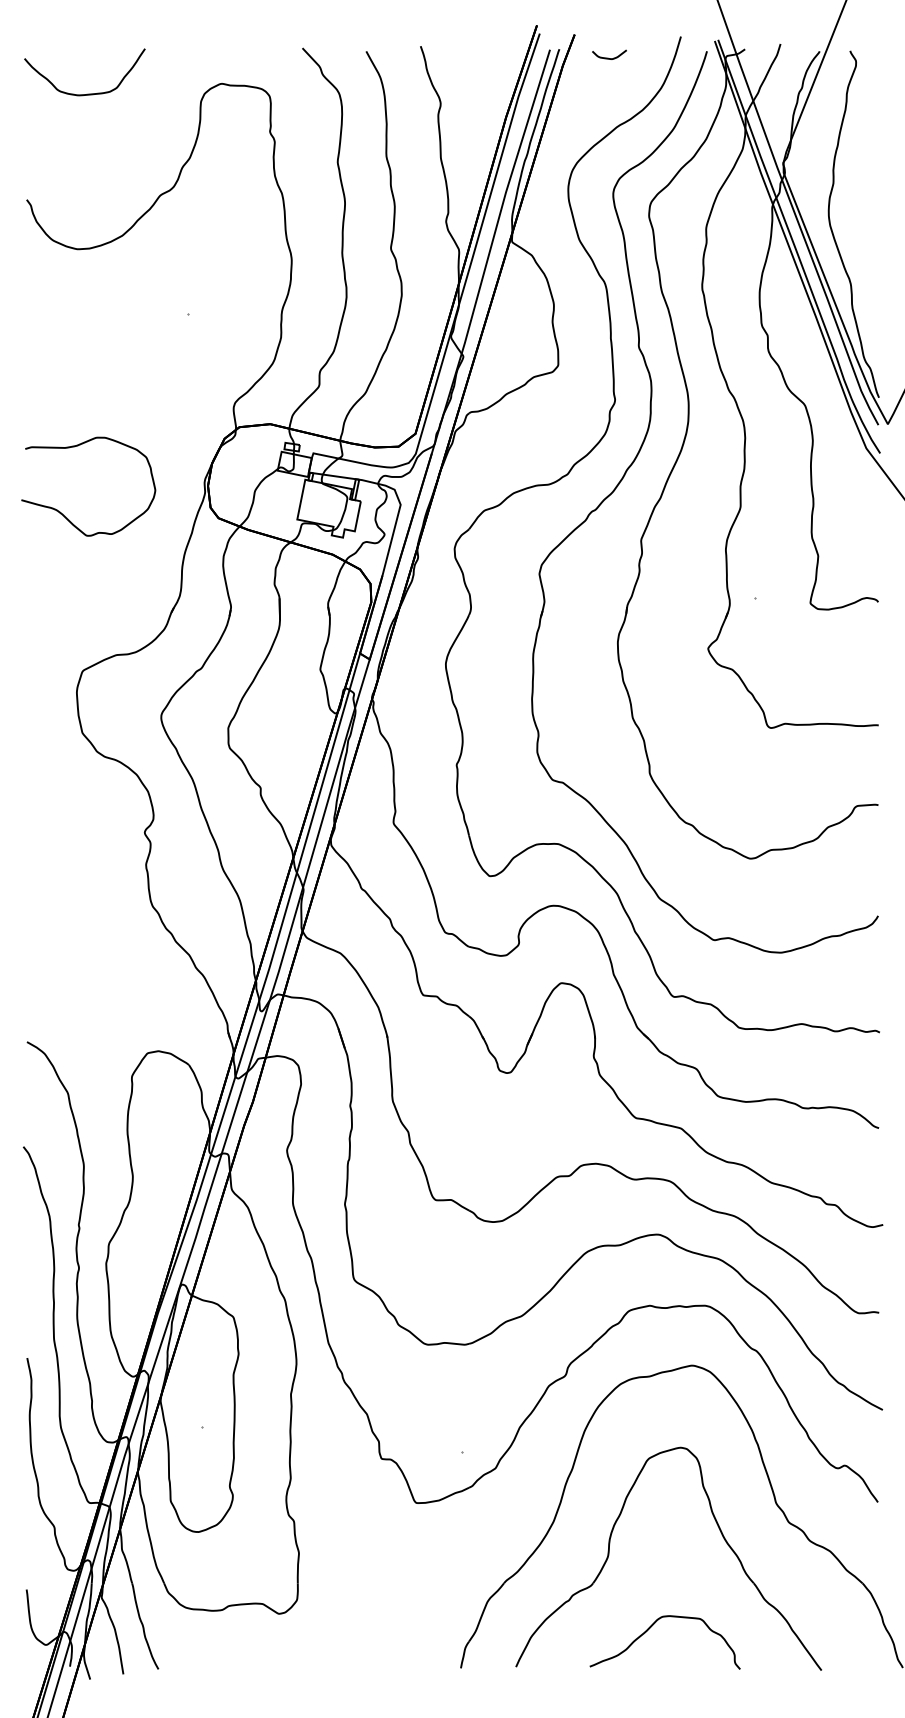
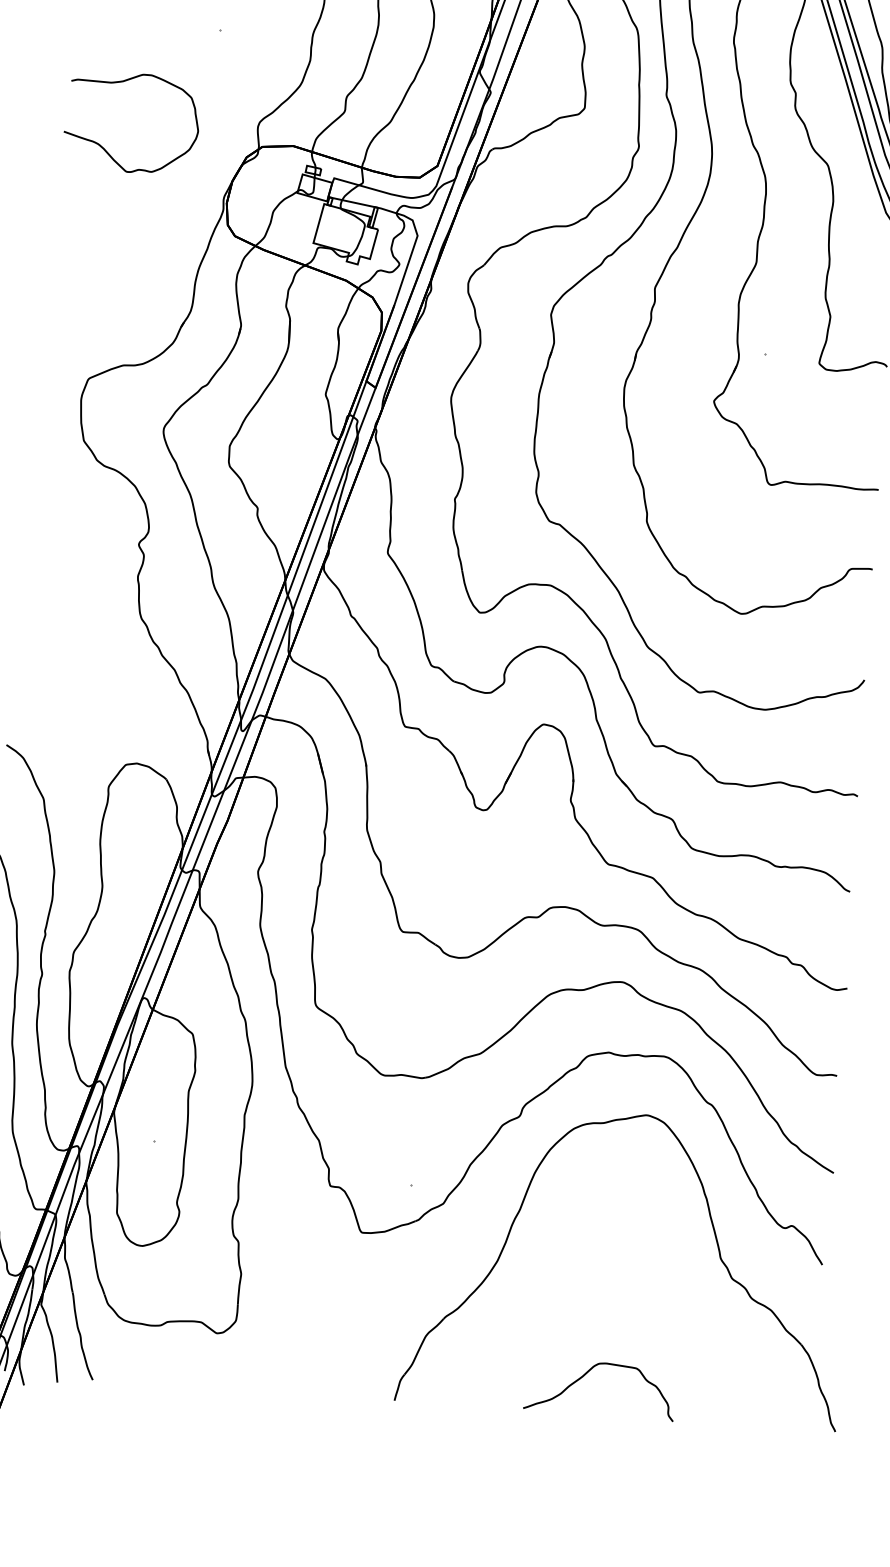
curve: (61, 512) -> (102, 146), moved
part: (721, 1535) -> (663, 1286), removed

